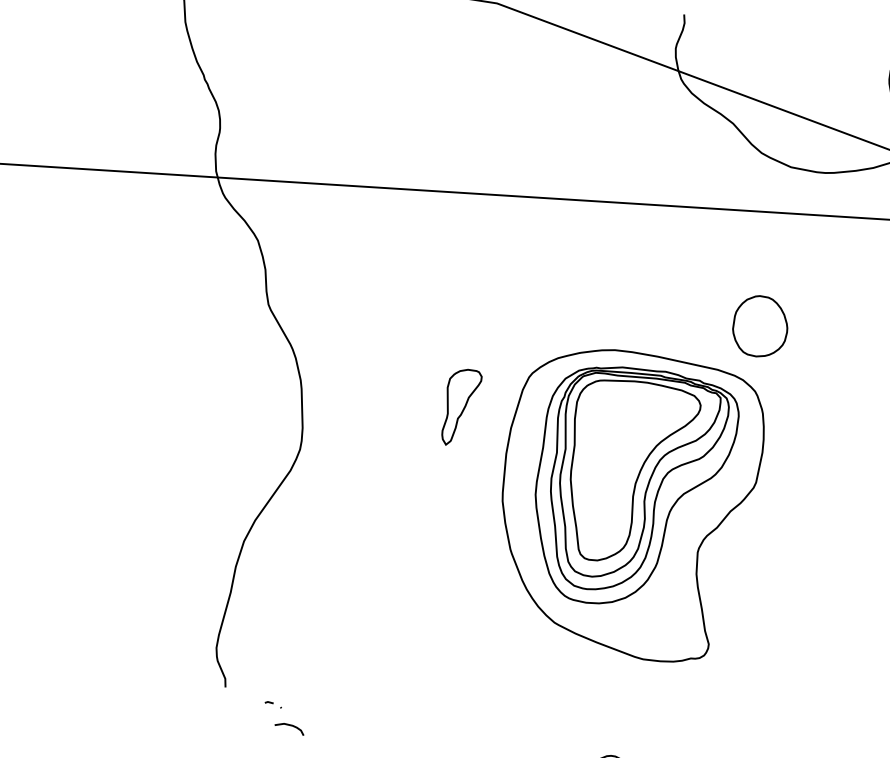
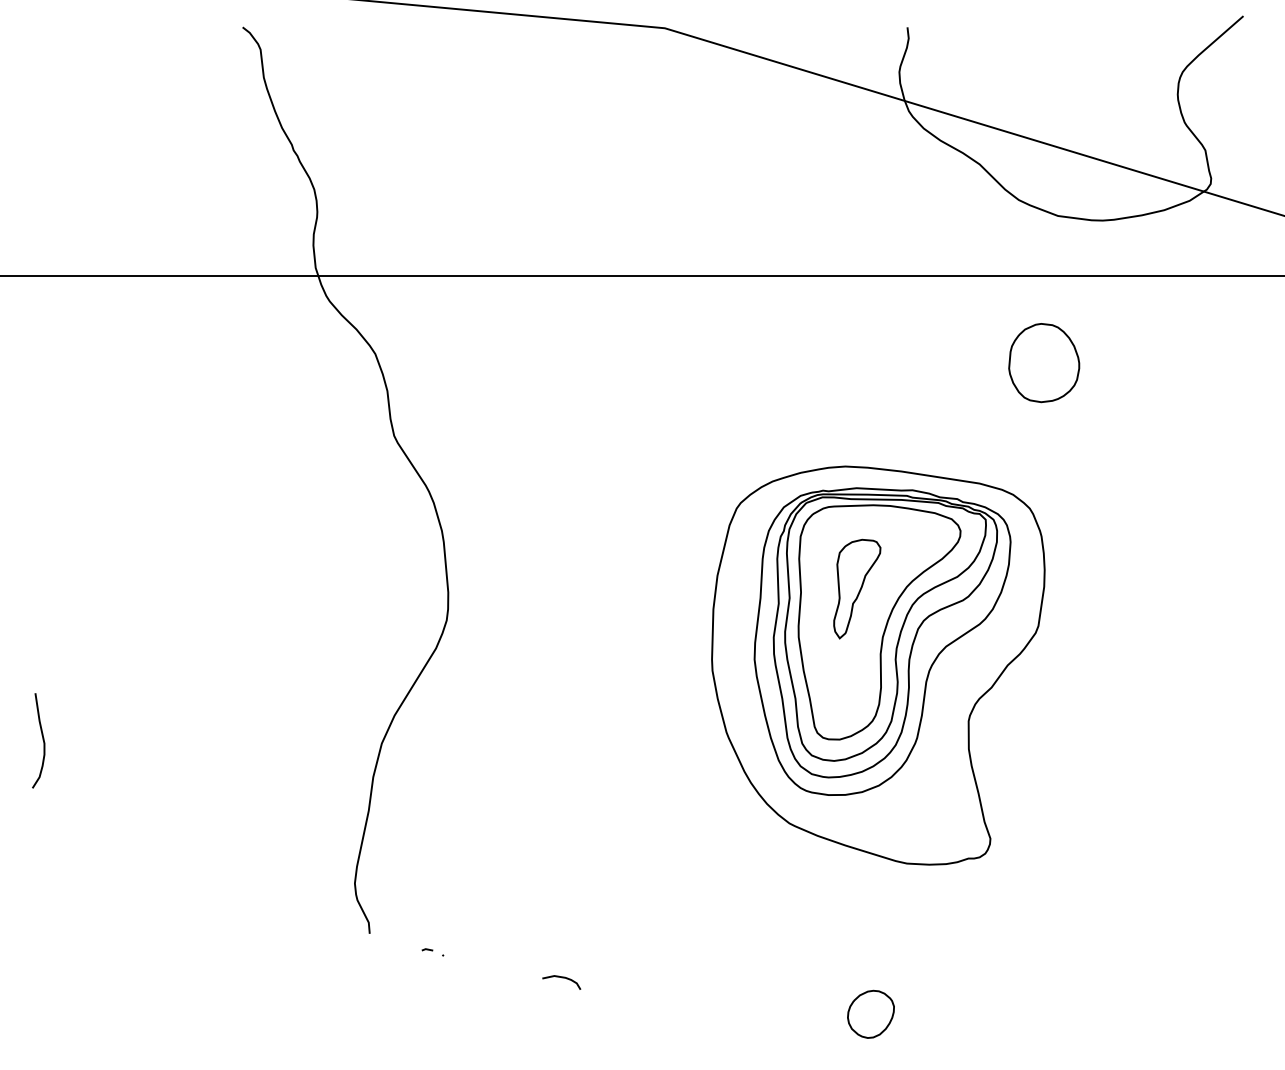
part: (760, 326) -> (1044, 363), moved
part: (462, 407) -> (857, 588), moved
curve: (289, 726) -> (561, 978), moved

